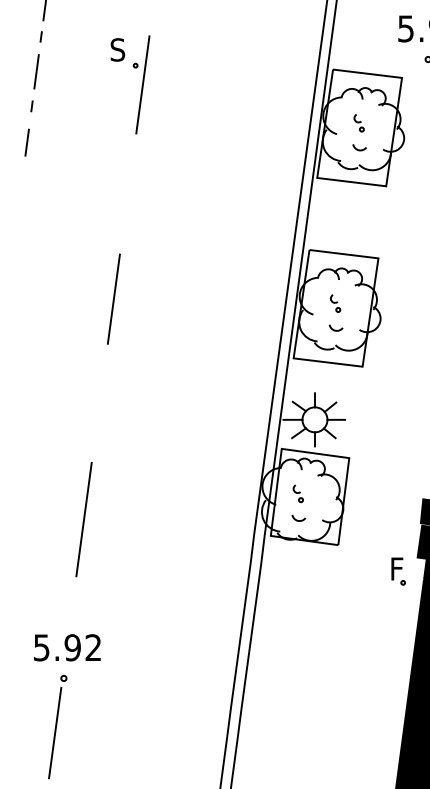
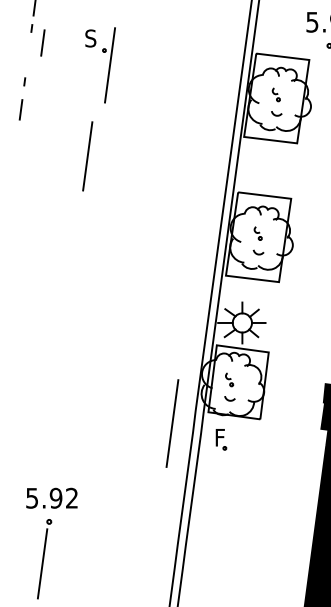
line: (36, 71) -> (42, 42), moved
line: (113, 298) -> (87, 155), moved
line: (83, 519) -> (172, 423), moved
part: (398, 571) -> (221, 439), moved

